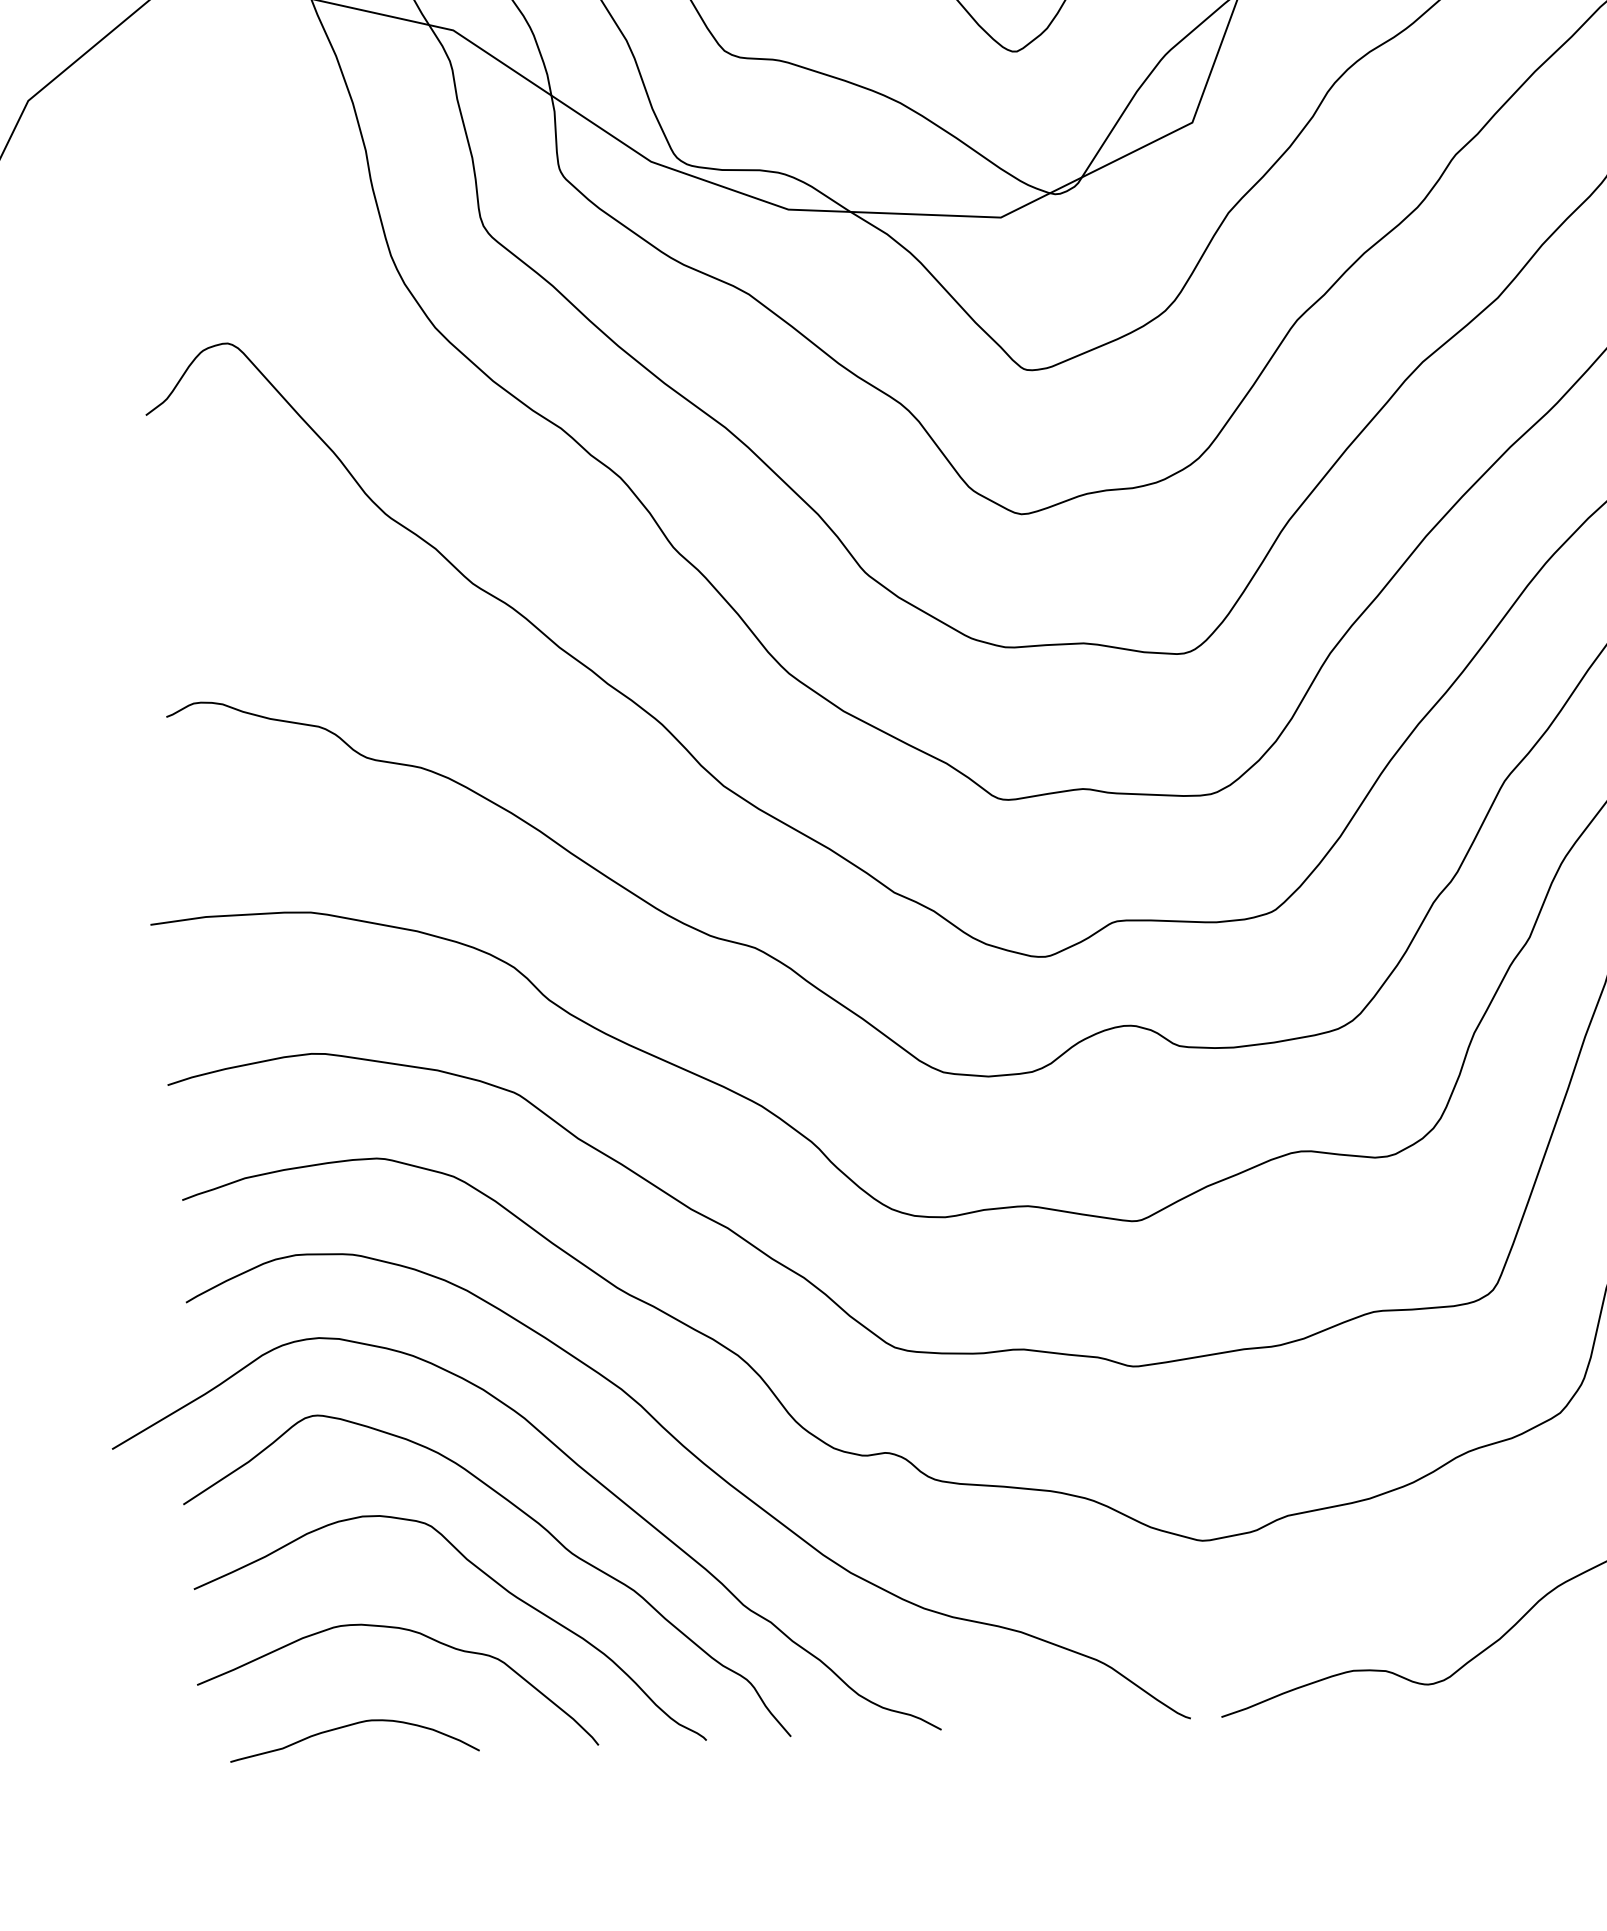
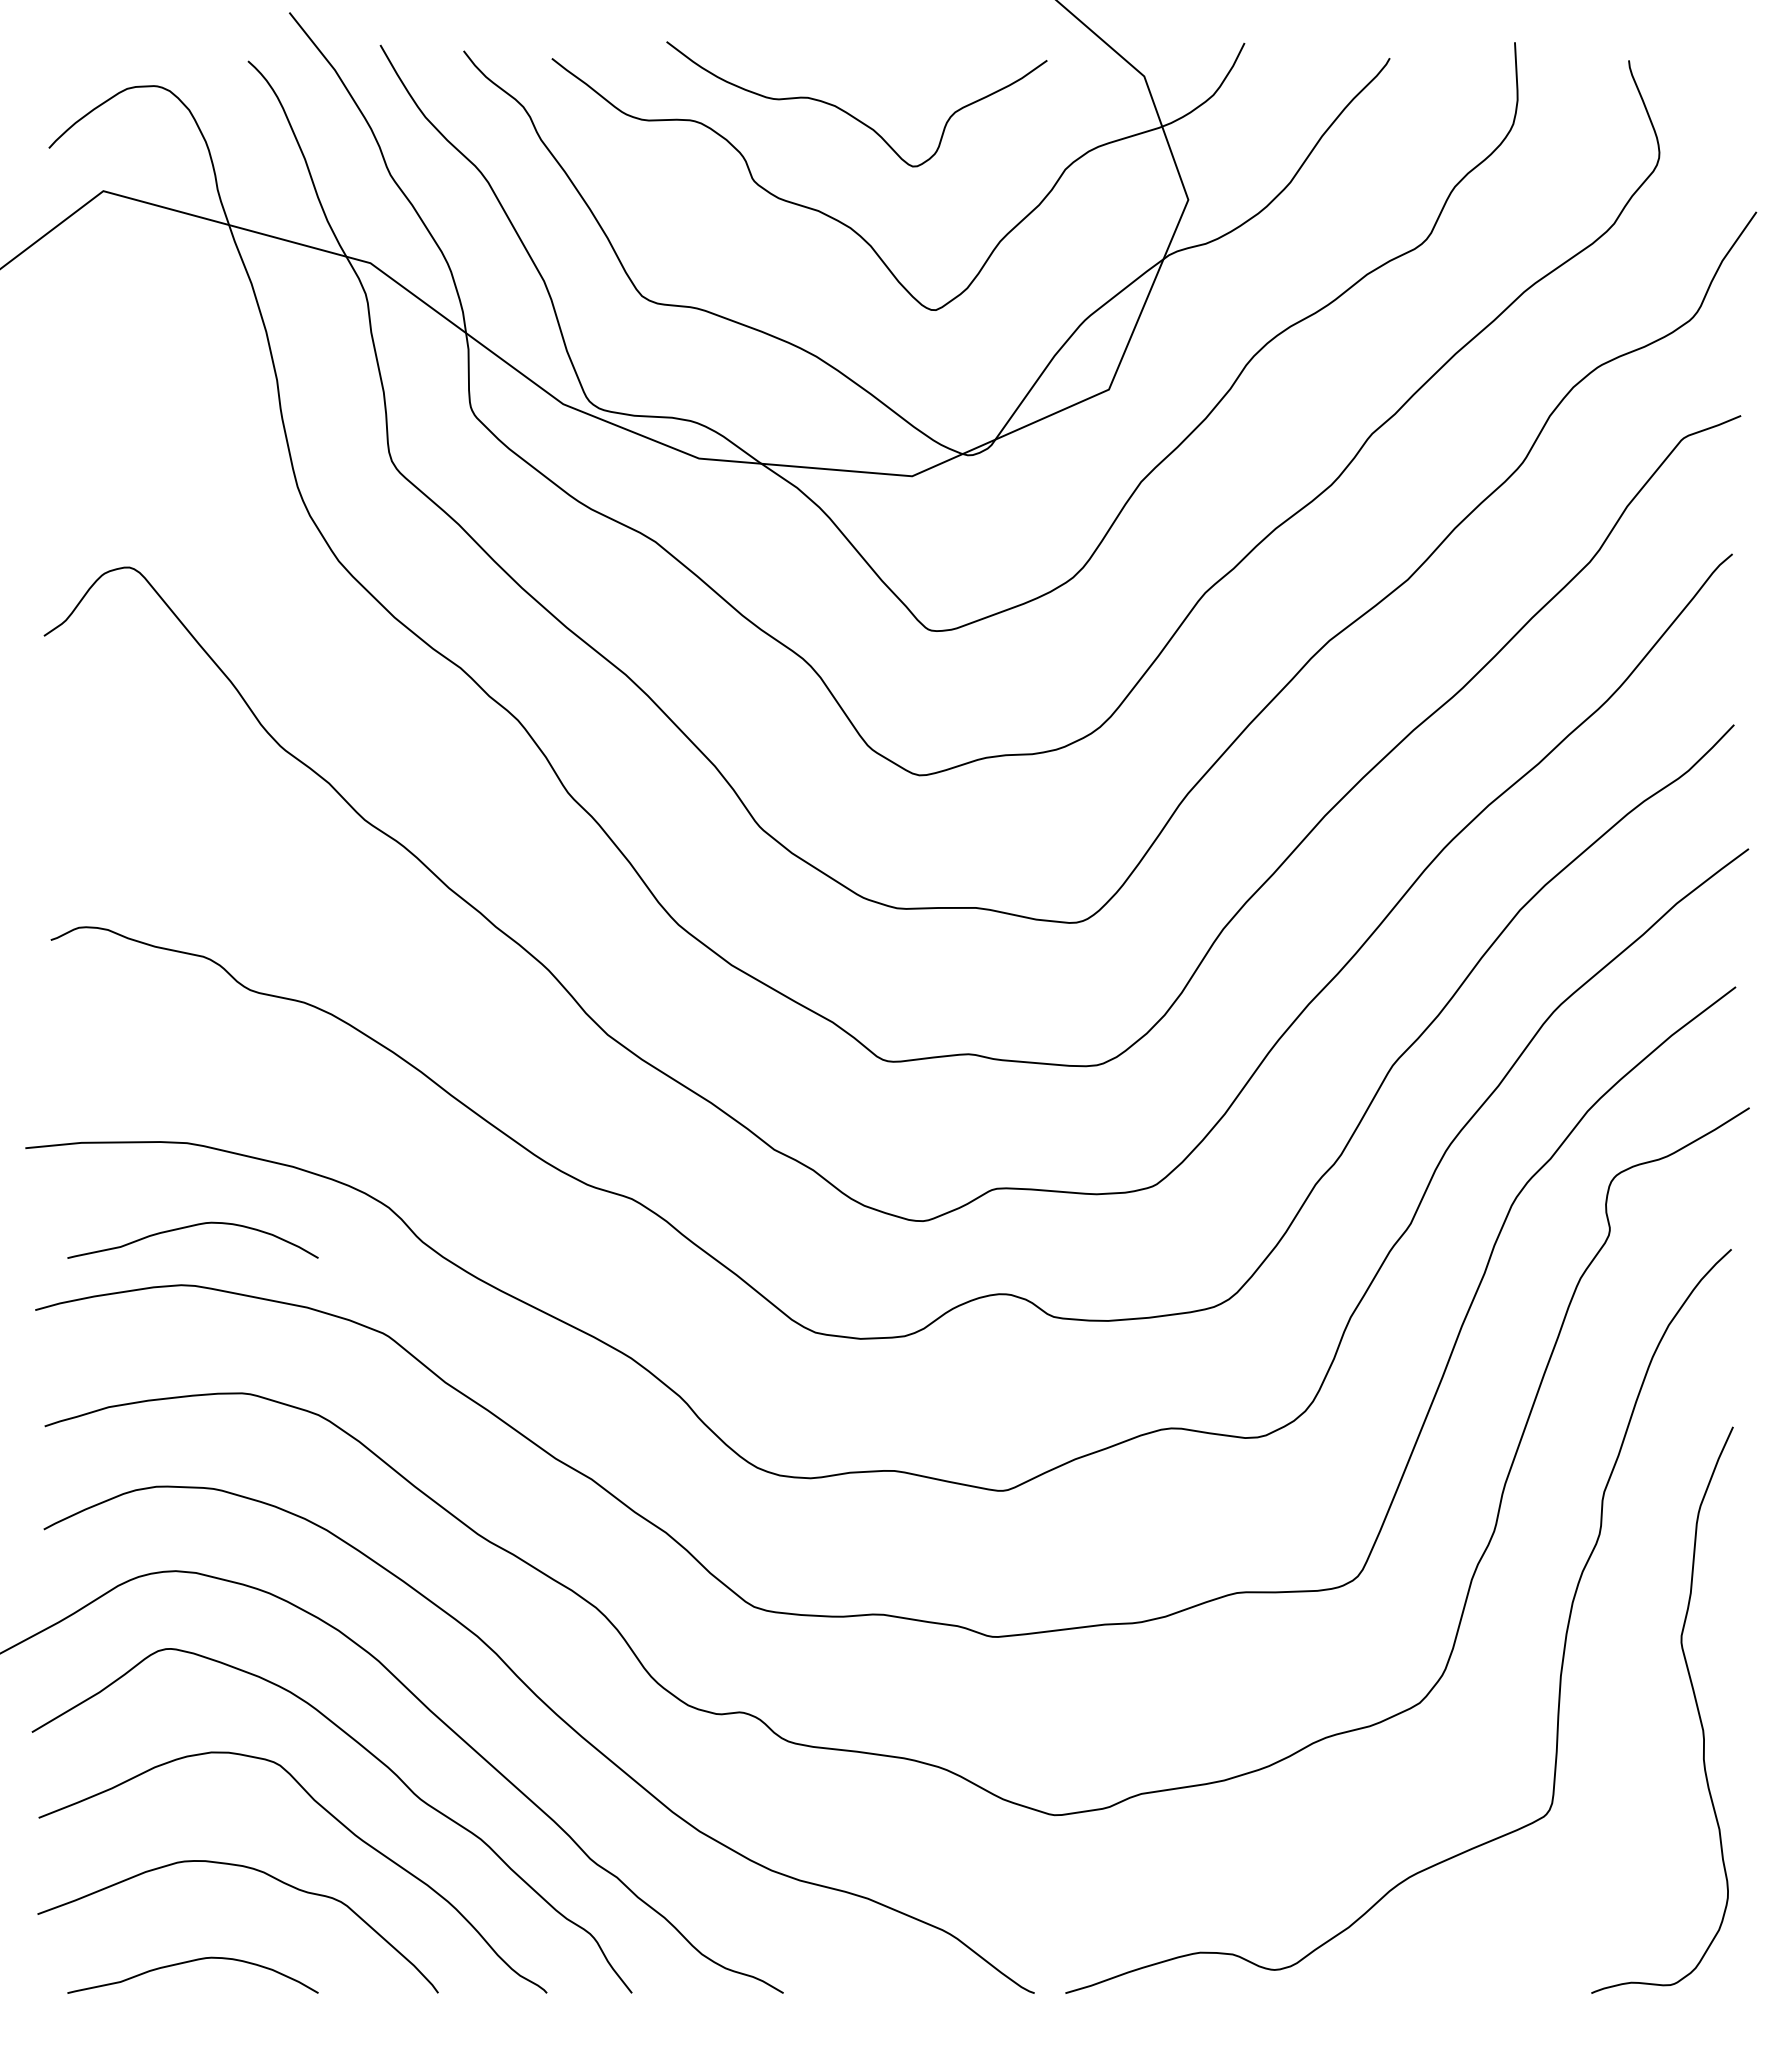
curve: (318, 996) -> (190, 1227), added

